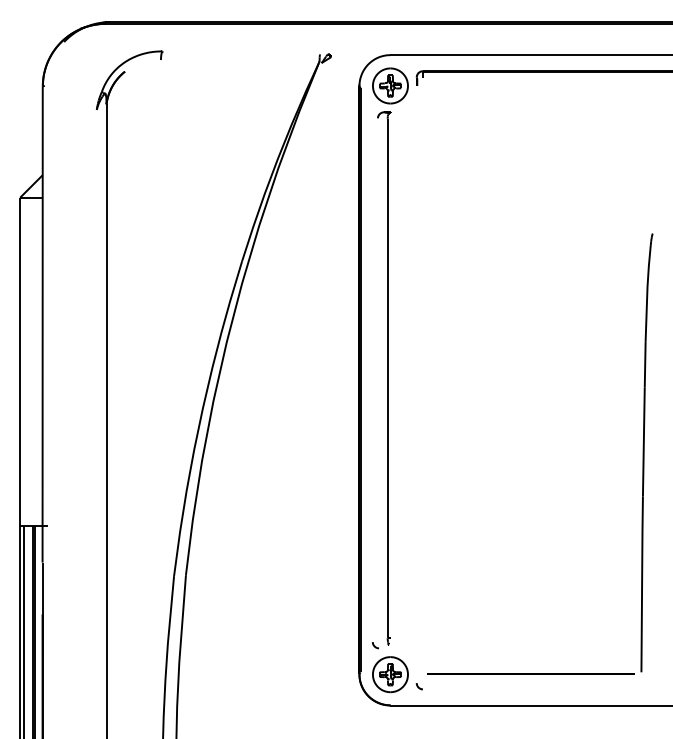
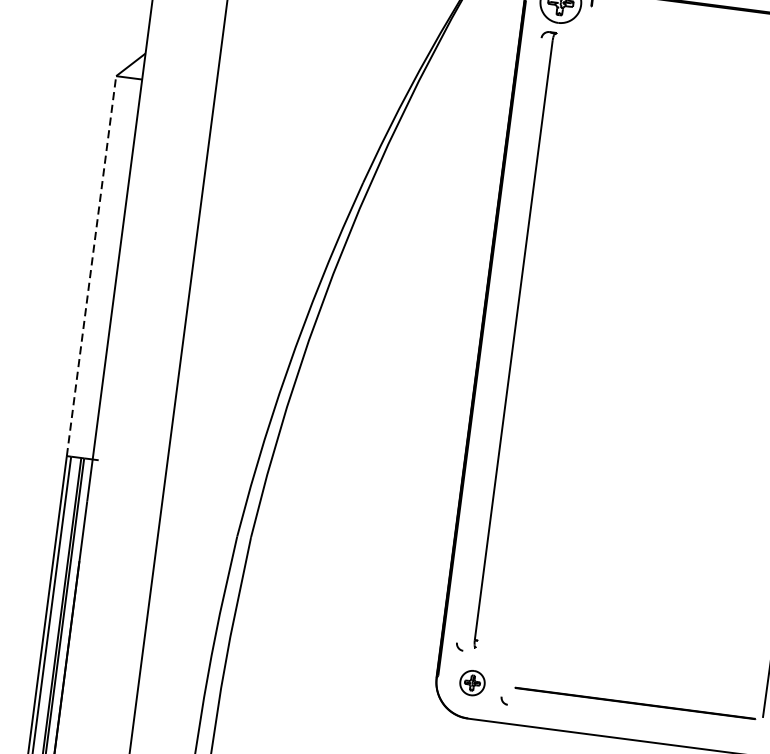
line: (20, 361) -> (91, 265), solid -> dashed
part: (390, 674) -> (472, 682), size x0.6

